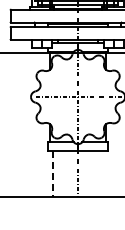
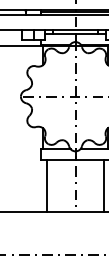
line: (102, 173) -> (103, 185), added
line: (53, 174) -> (47, 186), dashed -> solid

